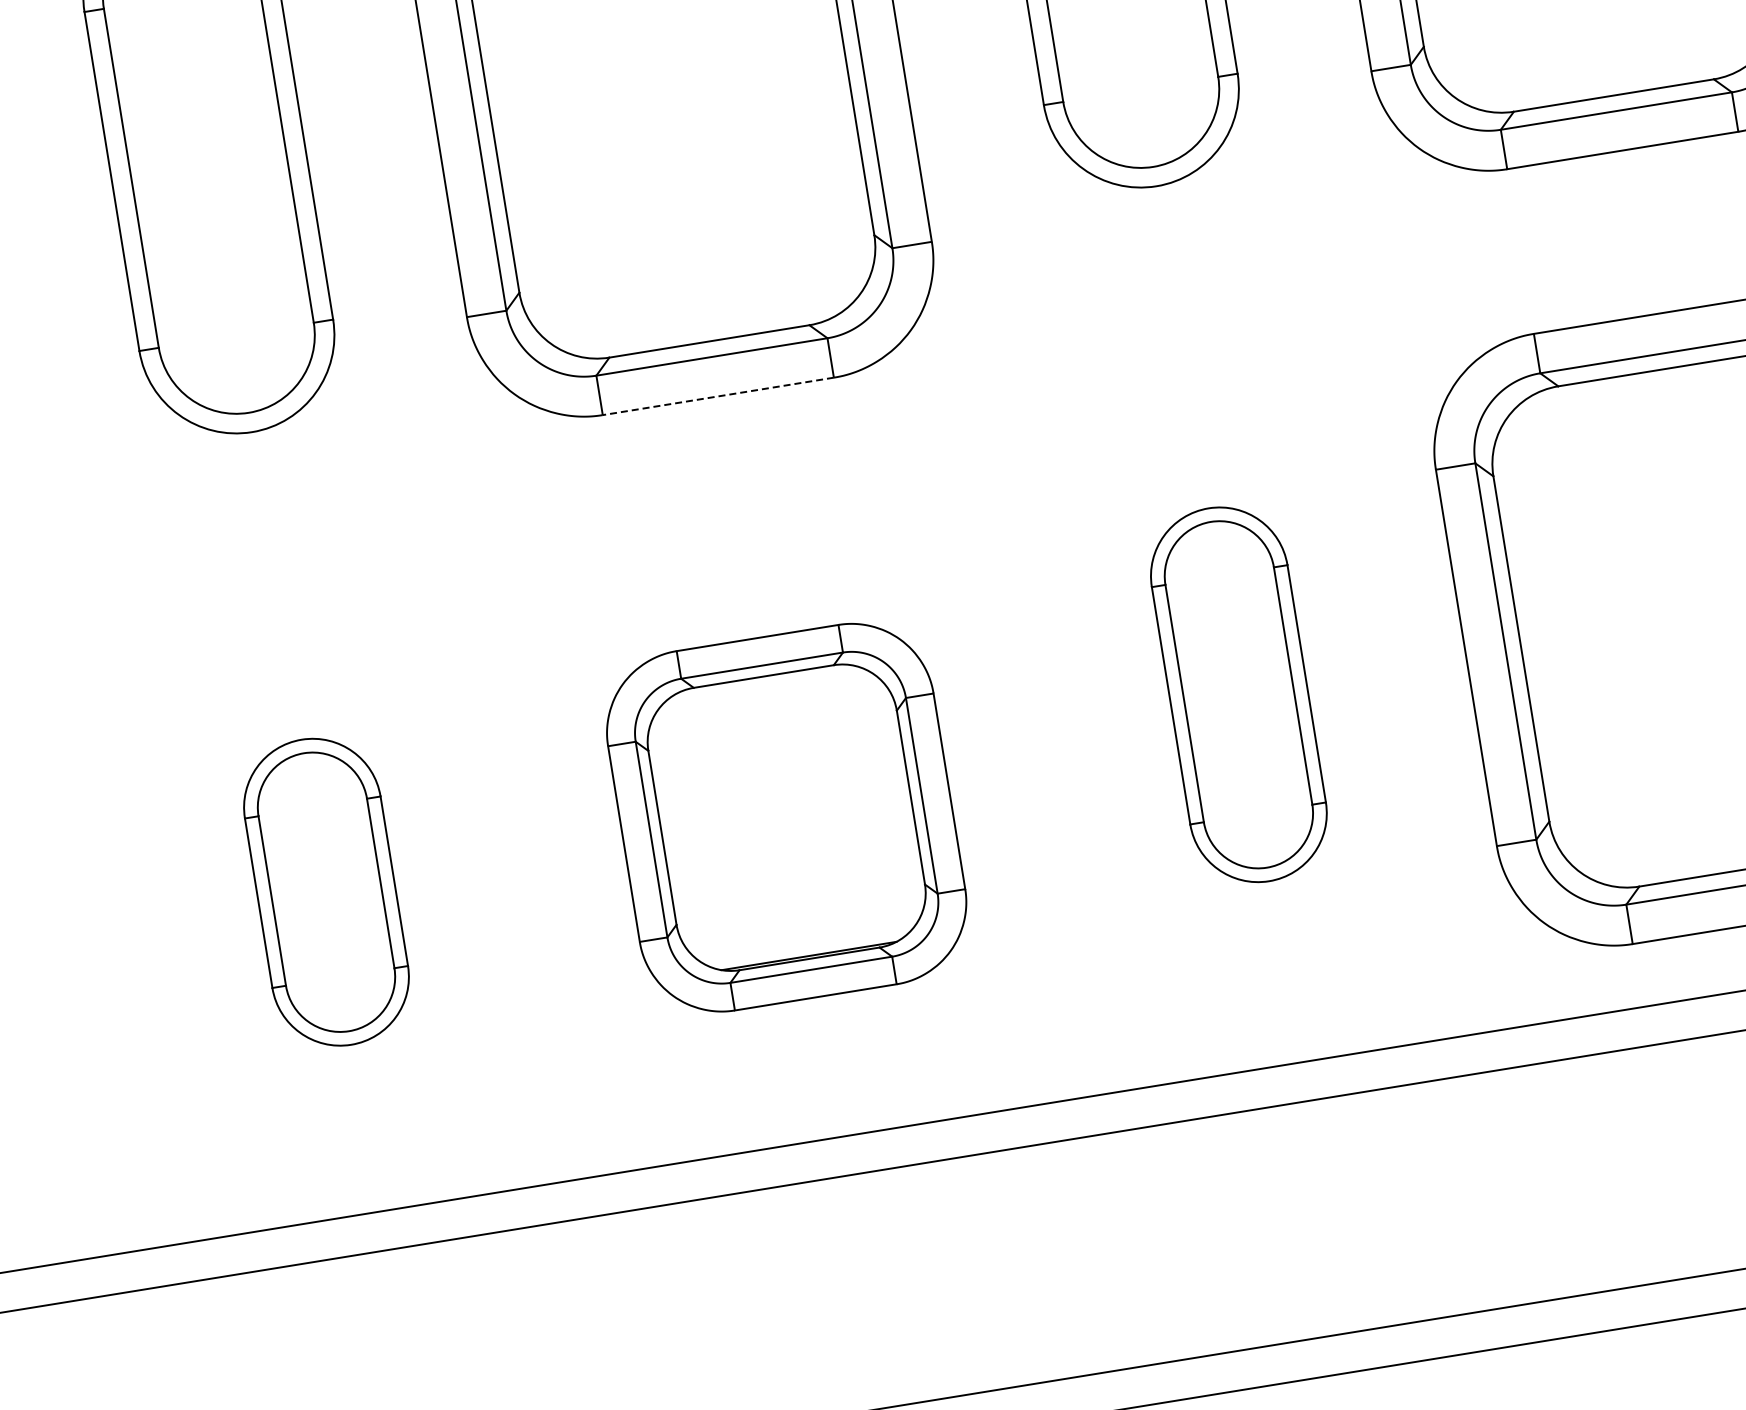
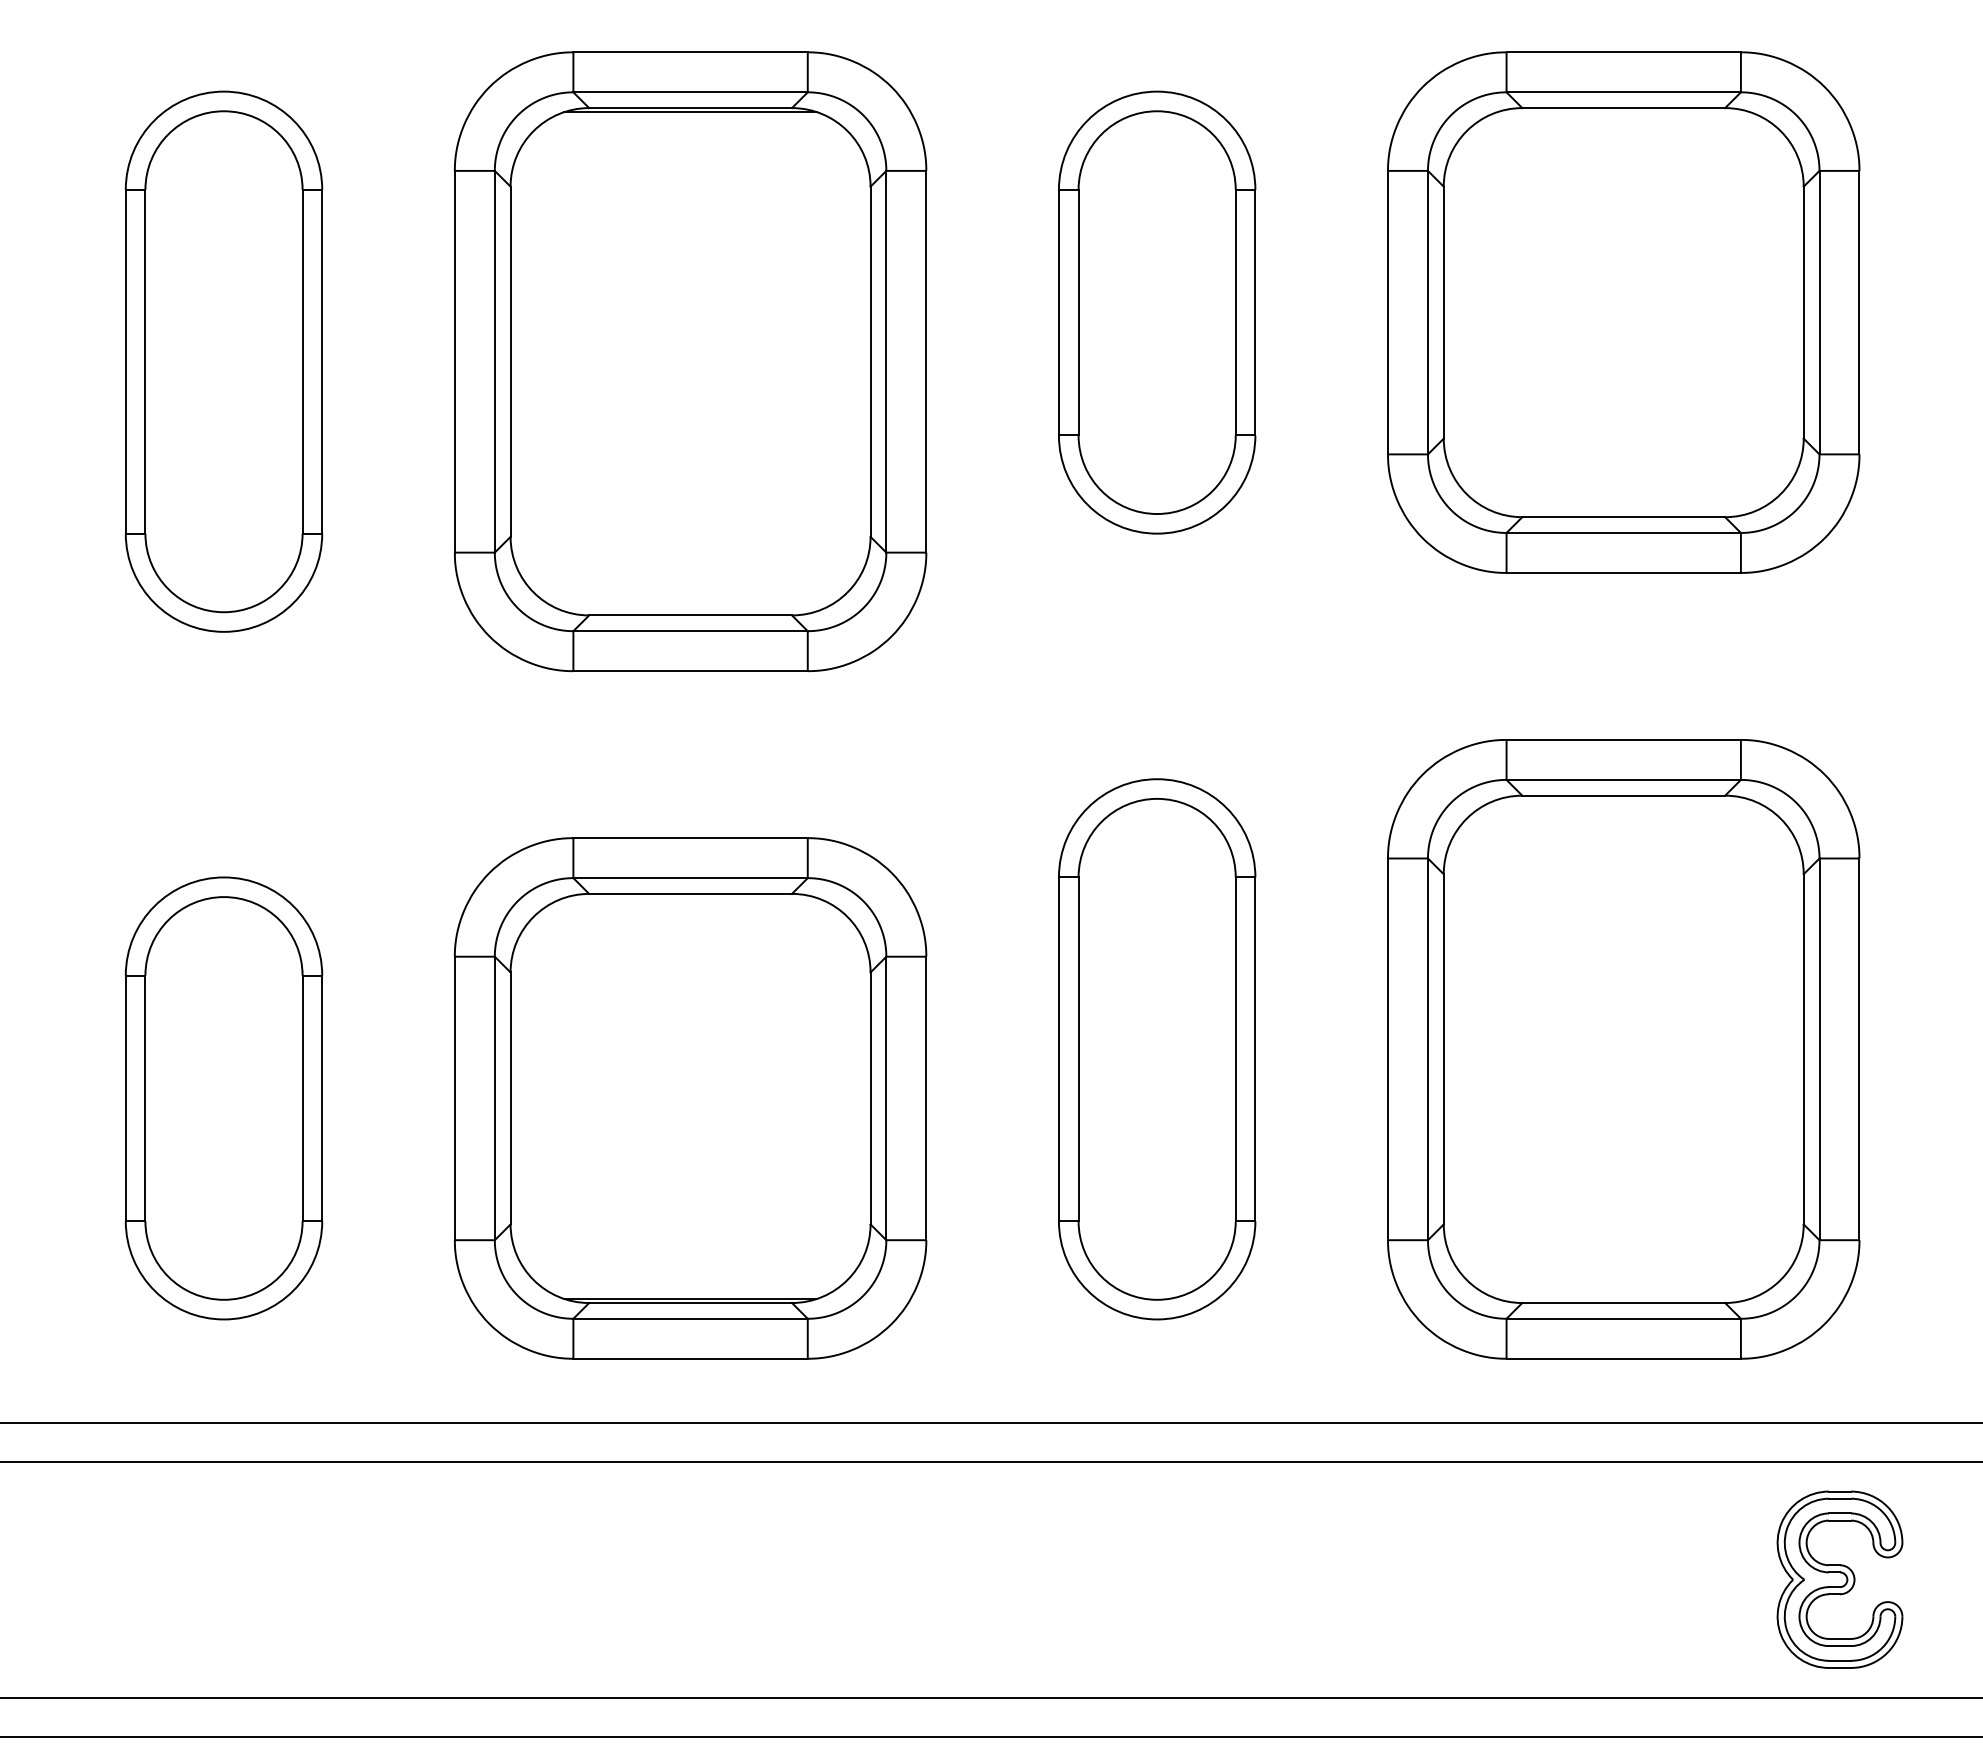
line: (718, 396) -> (690, 671), dashed -> solid
part: (1239, 694) -> (1157, 1049), size x1.43
part: (786, 817) -> (690, 1098), size x1.43
part: (326, 892) -> (223, 1098), size x1.43

